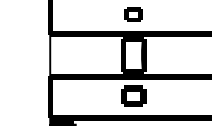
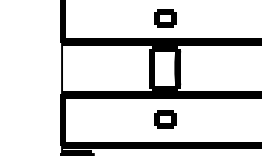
part: (133, 96) -> (165, 119), size x0.71

